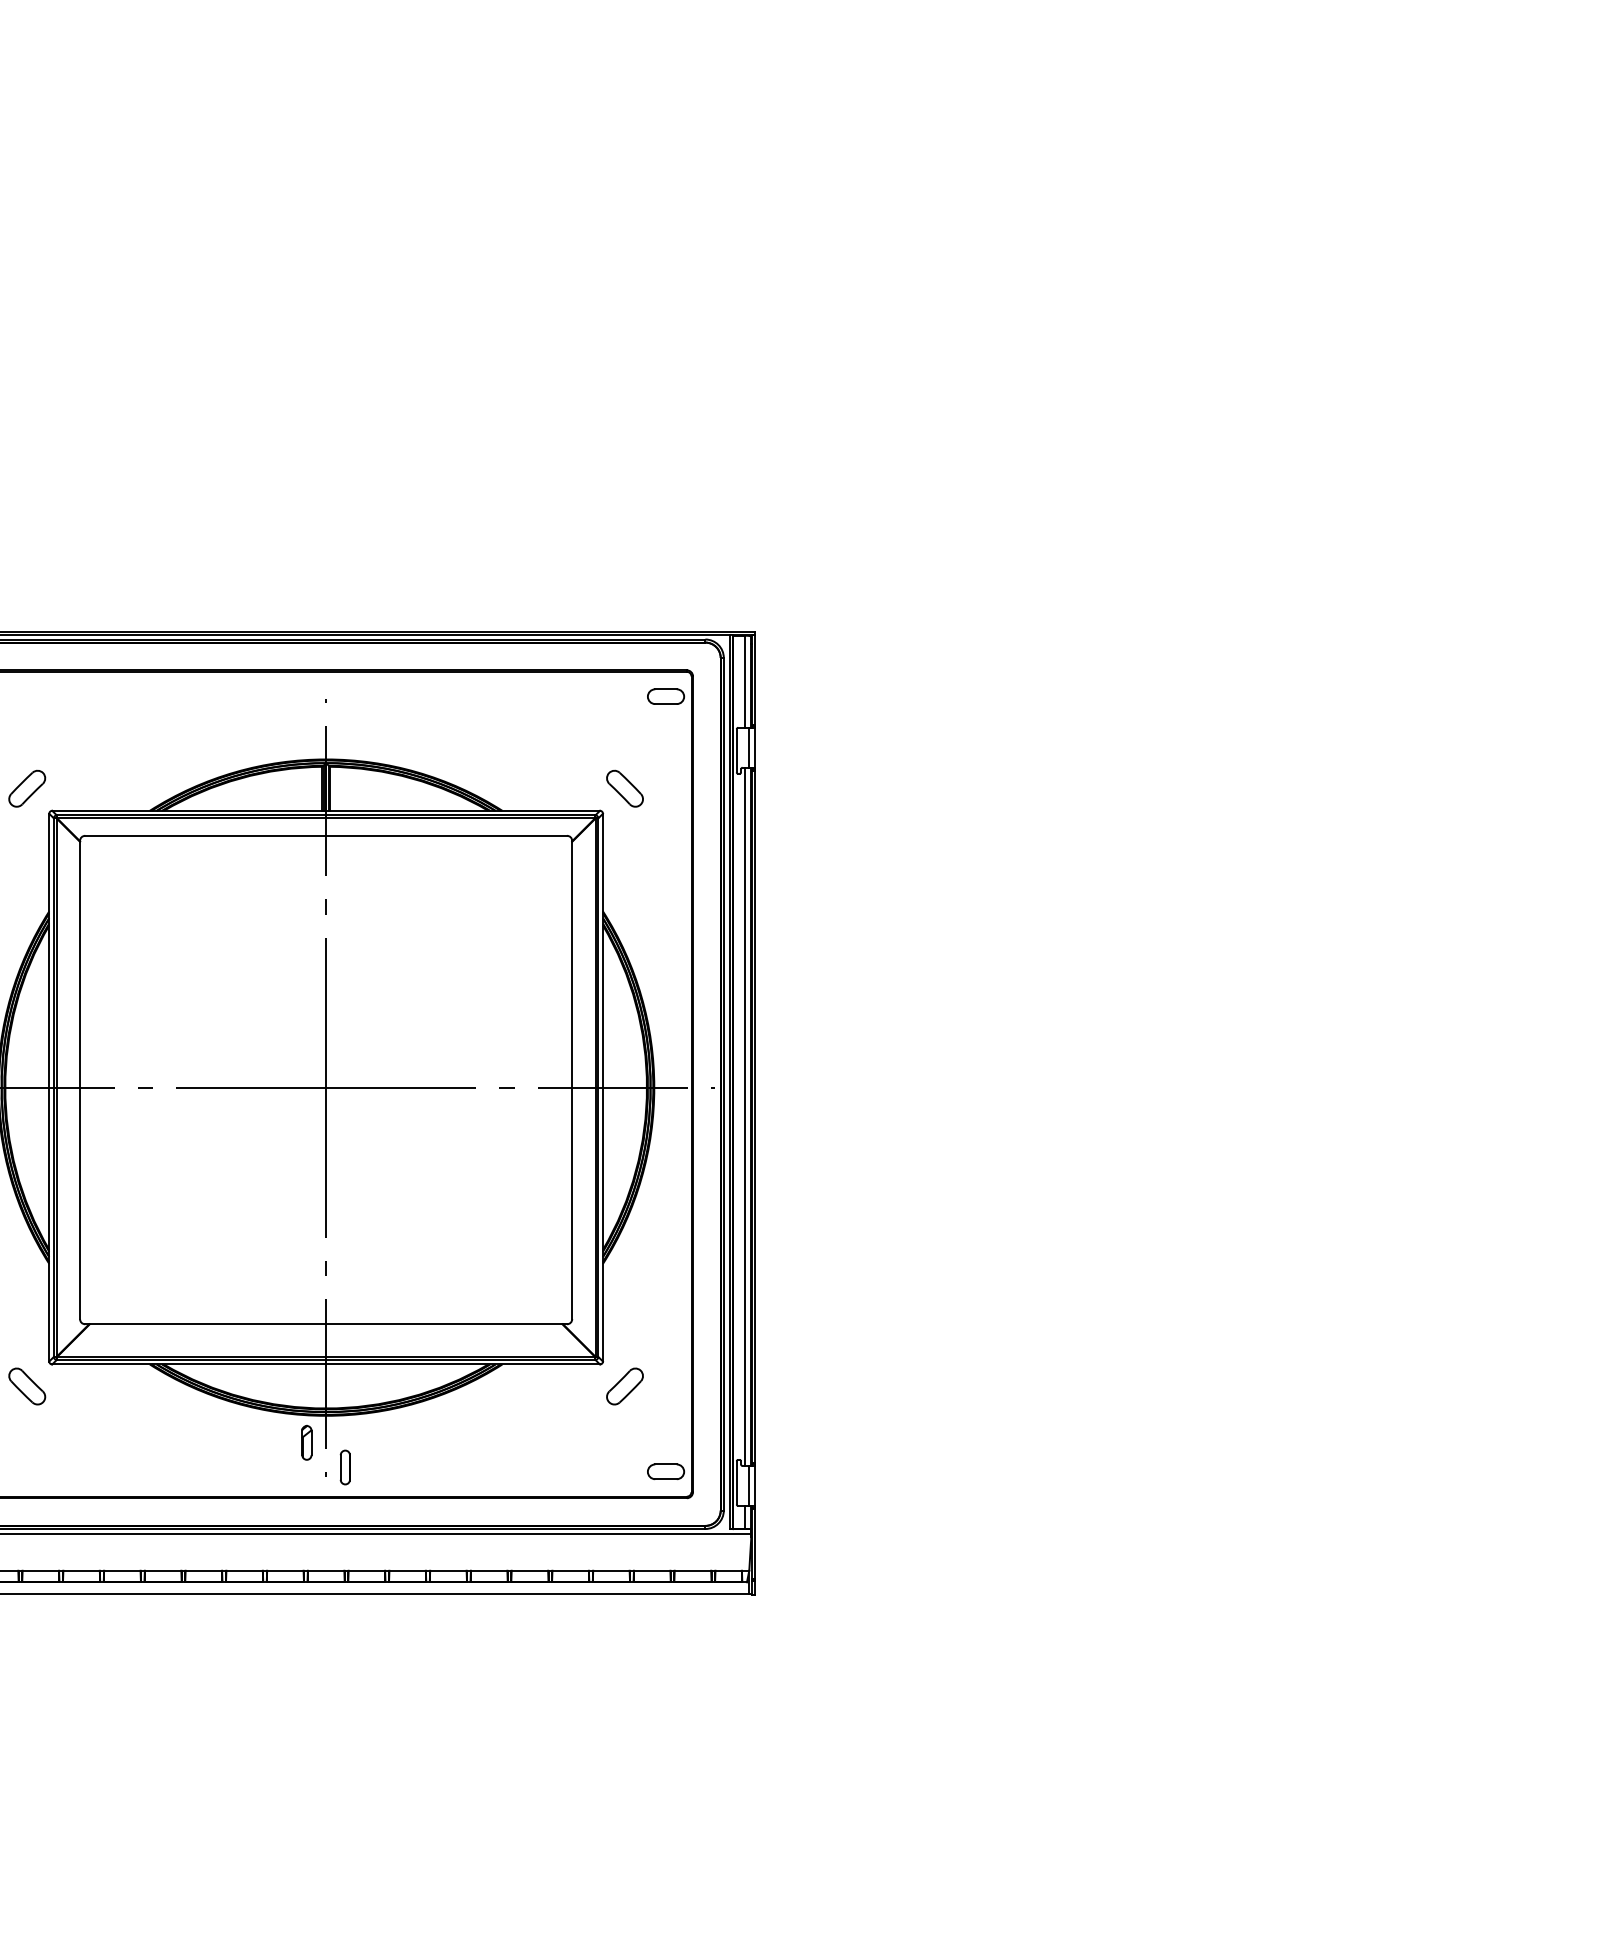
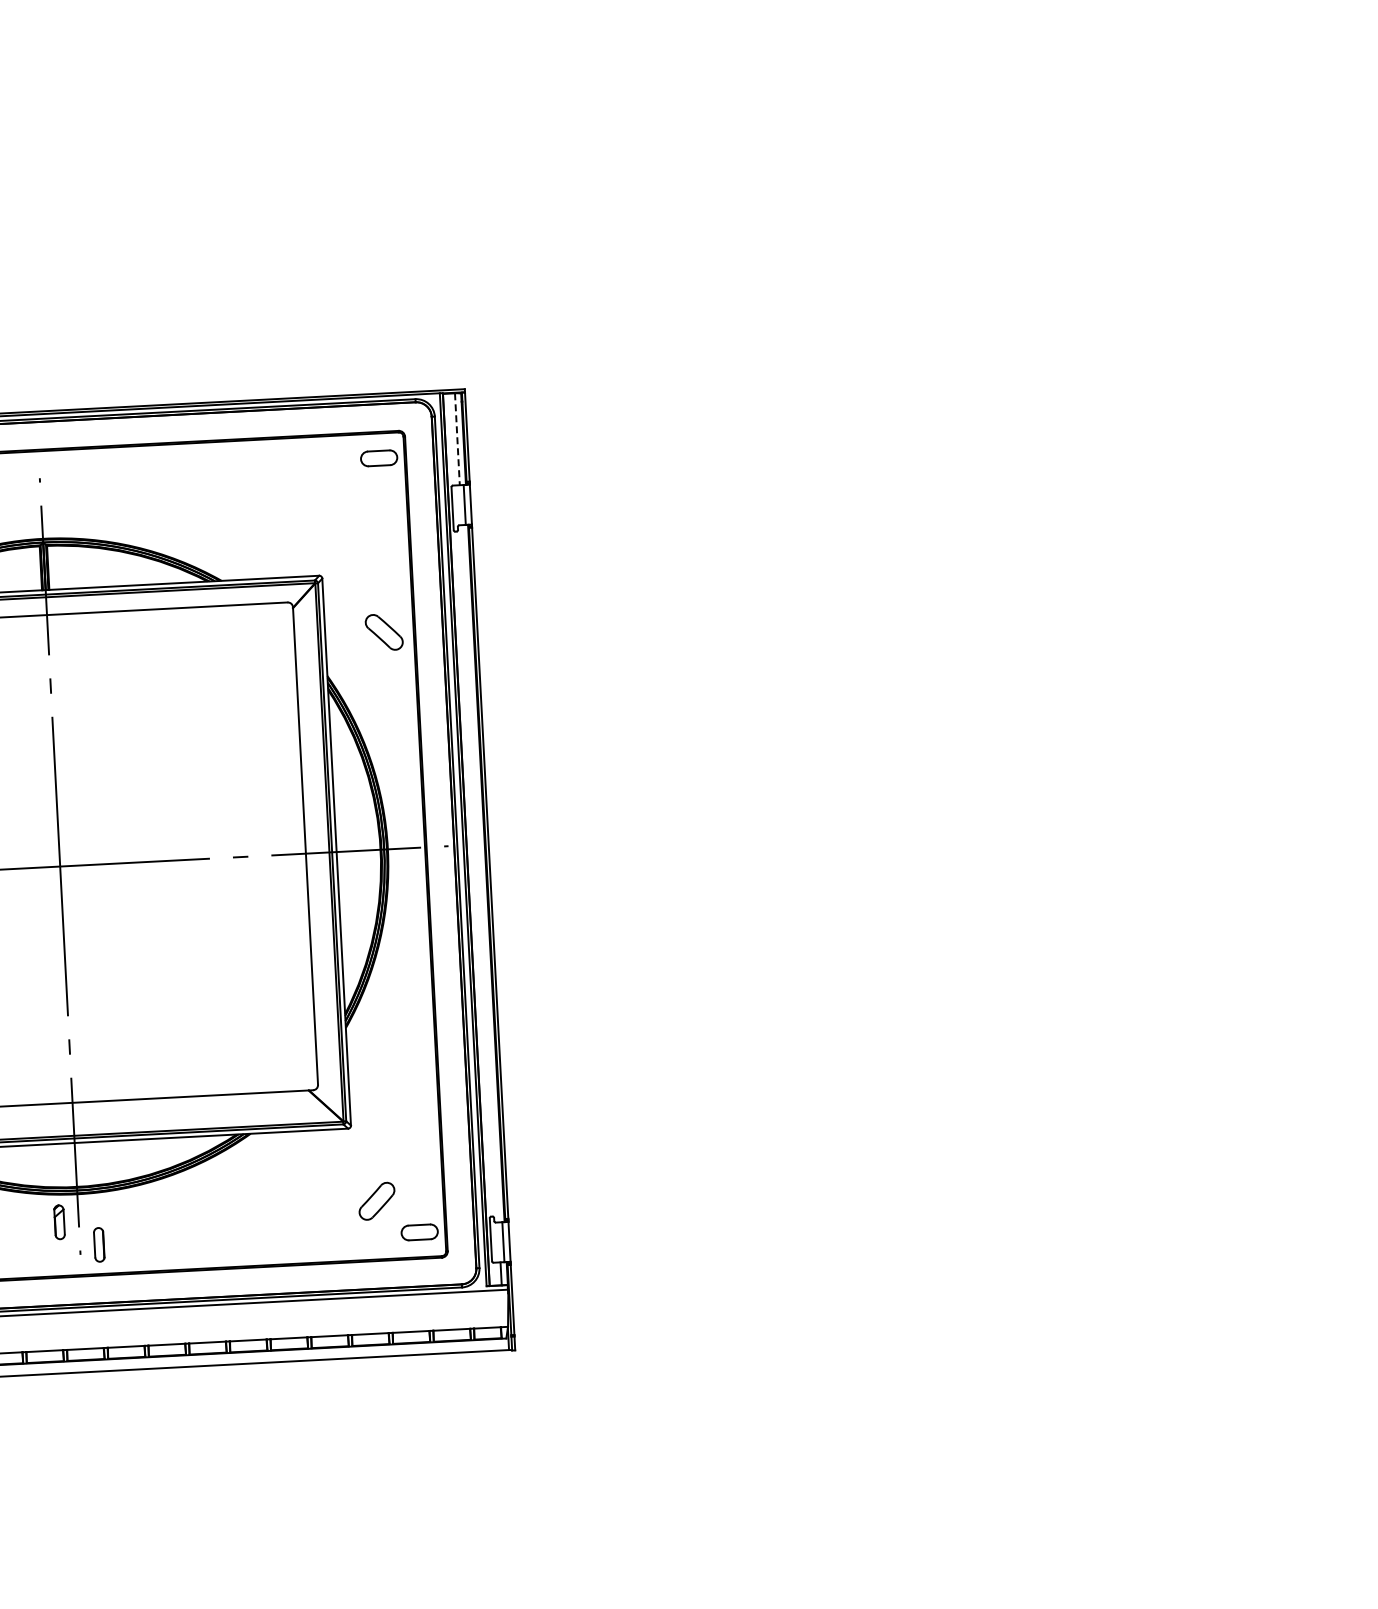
line: (745, 682) -> (457, 440), solid -> dashed
part: (624, 788) -> (383, 632), moved
line: (745, 1116) -> (480, 873), removed
part: (624, 1386) -> (376, 1201), moved

